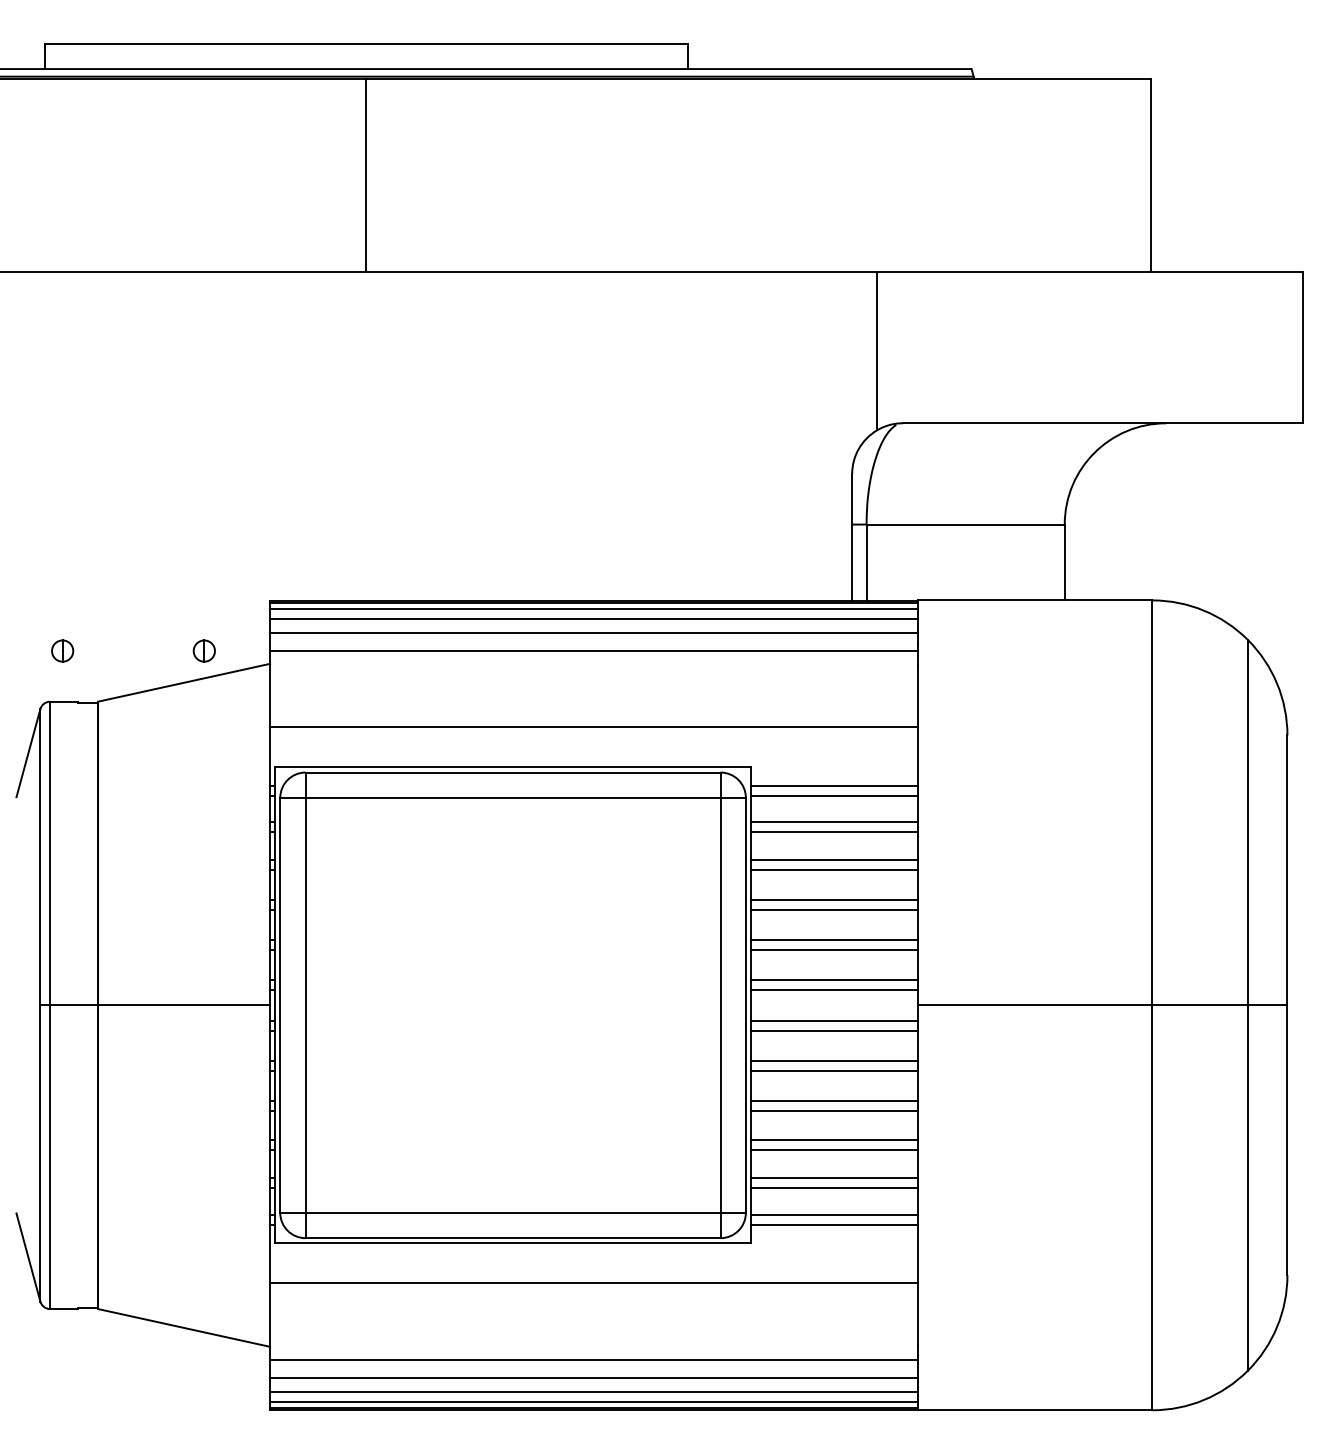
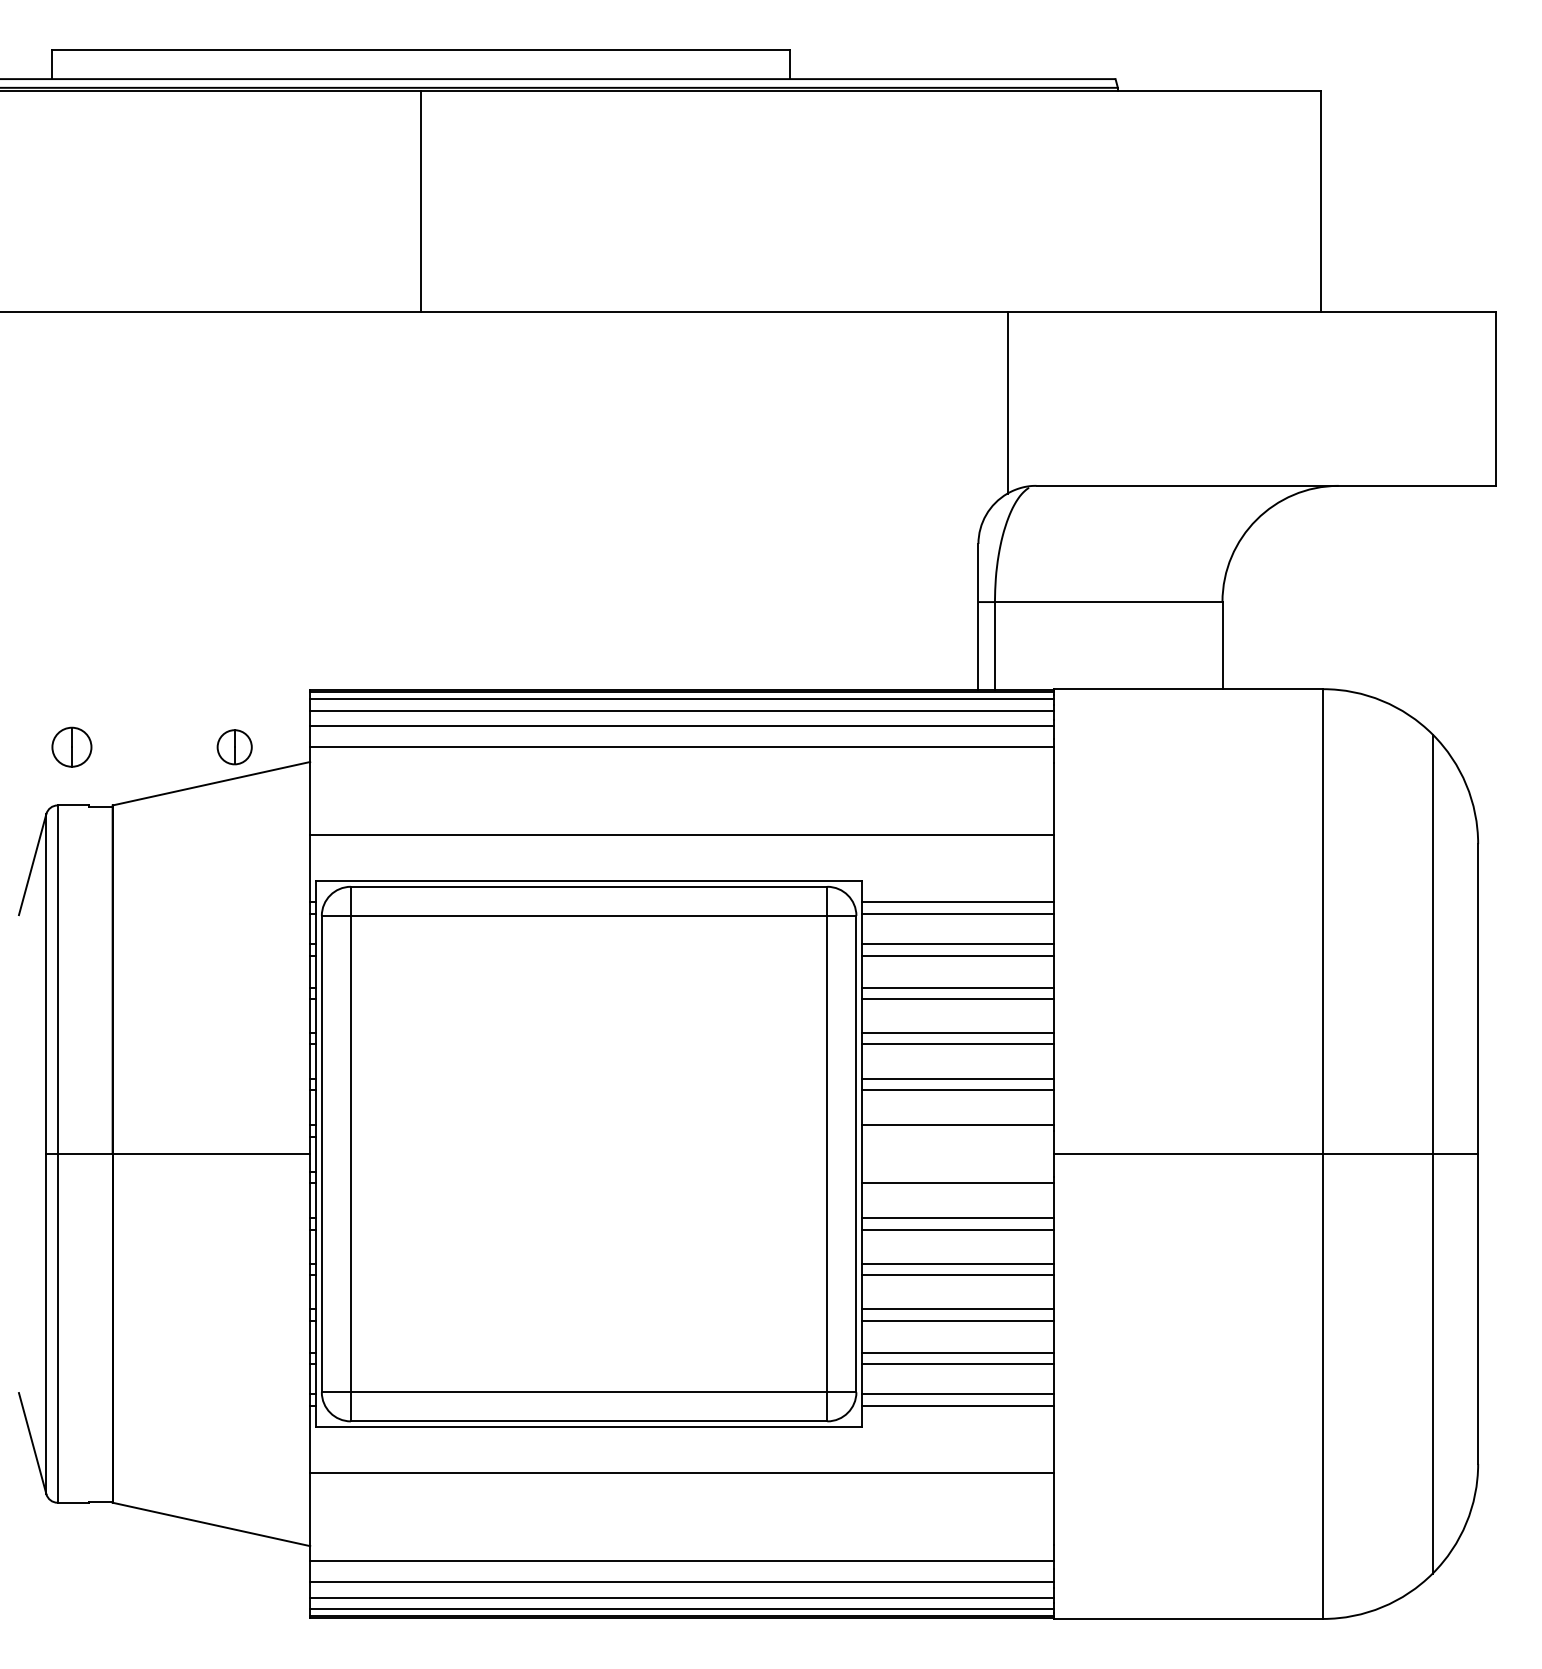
part: (62, 651) -> (71, 747), size x1.6
part: (204, 651) -> (234, 747), size x1.4
line: (833, 990) -> (957, 1136), removed
line: (833, 1020) -> (957, 1171), removed

